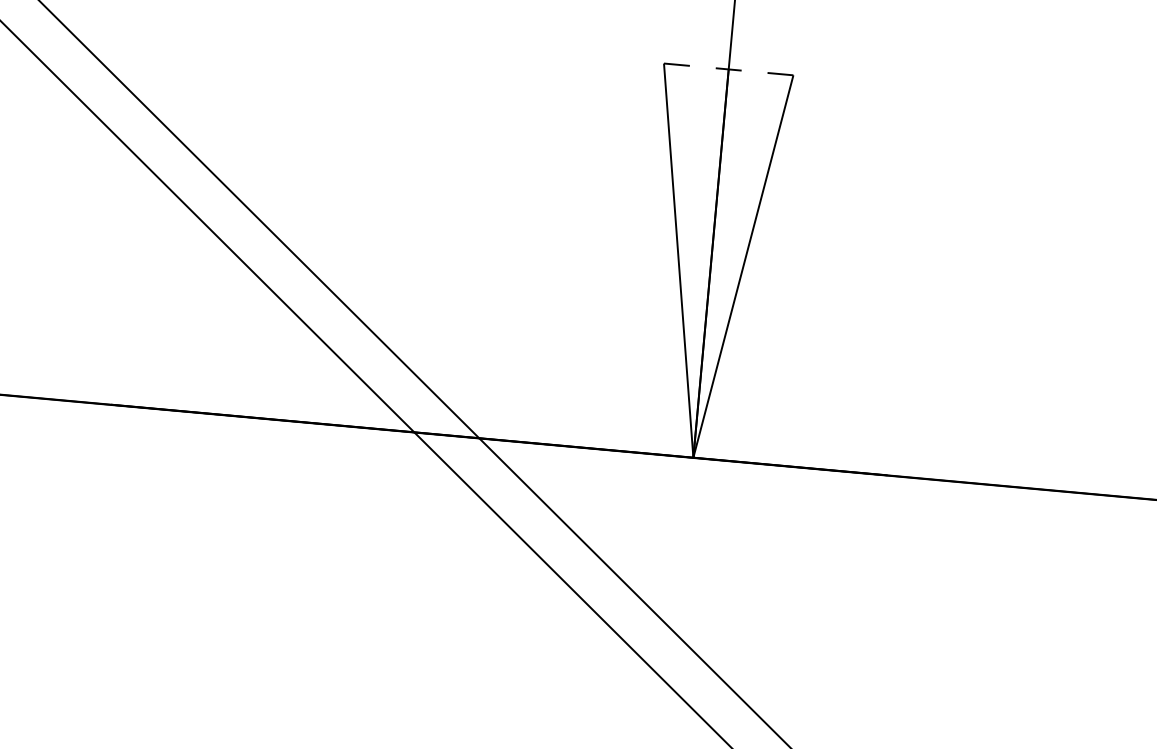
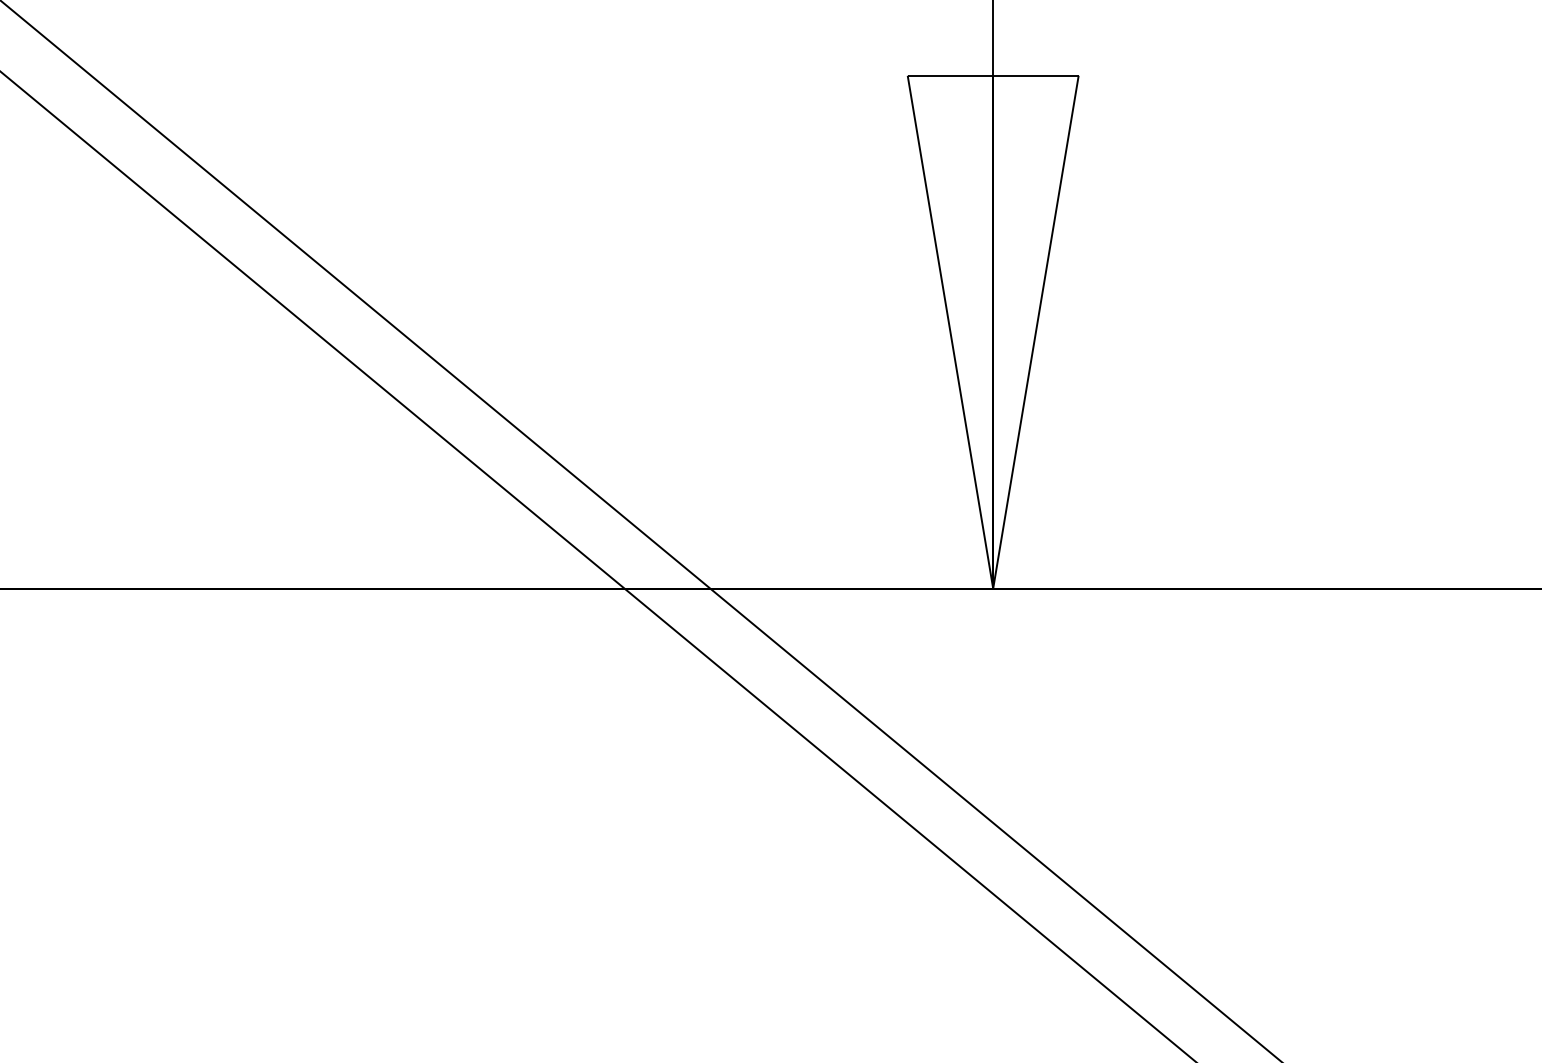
line: (728, 69) -> (992, 75), dashed -> solid

